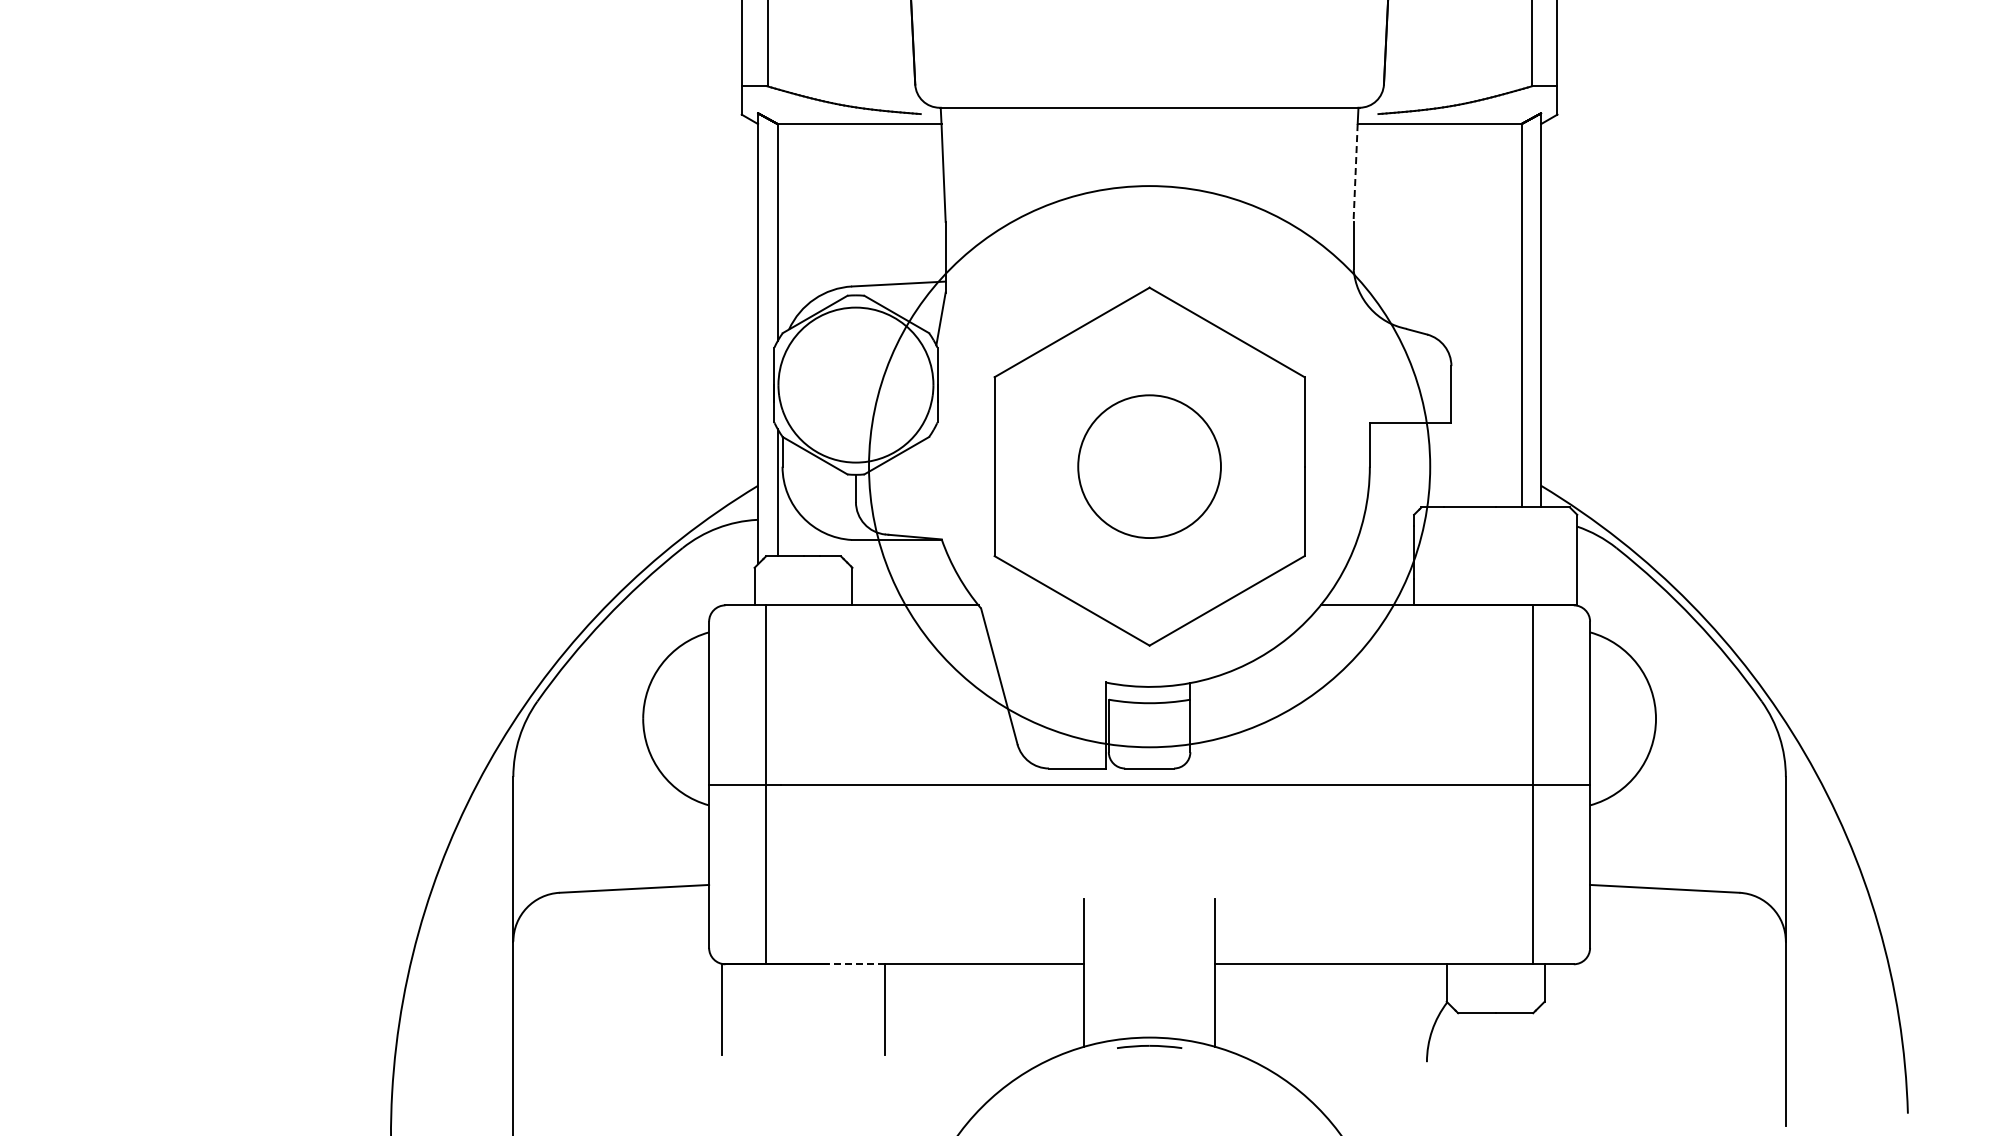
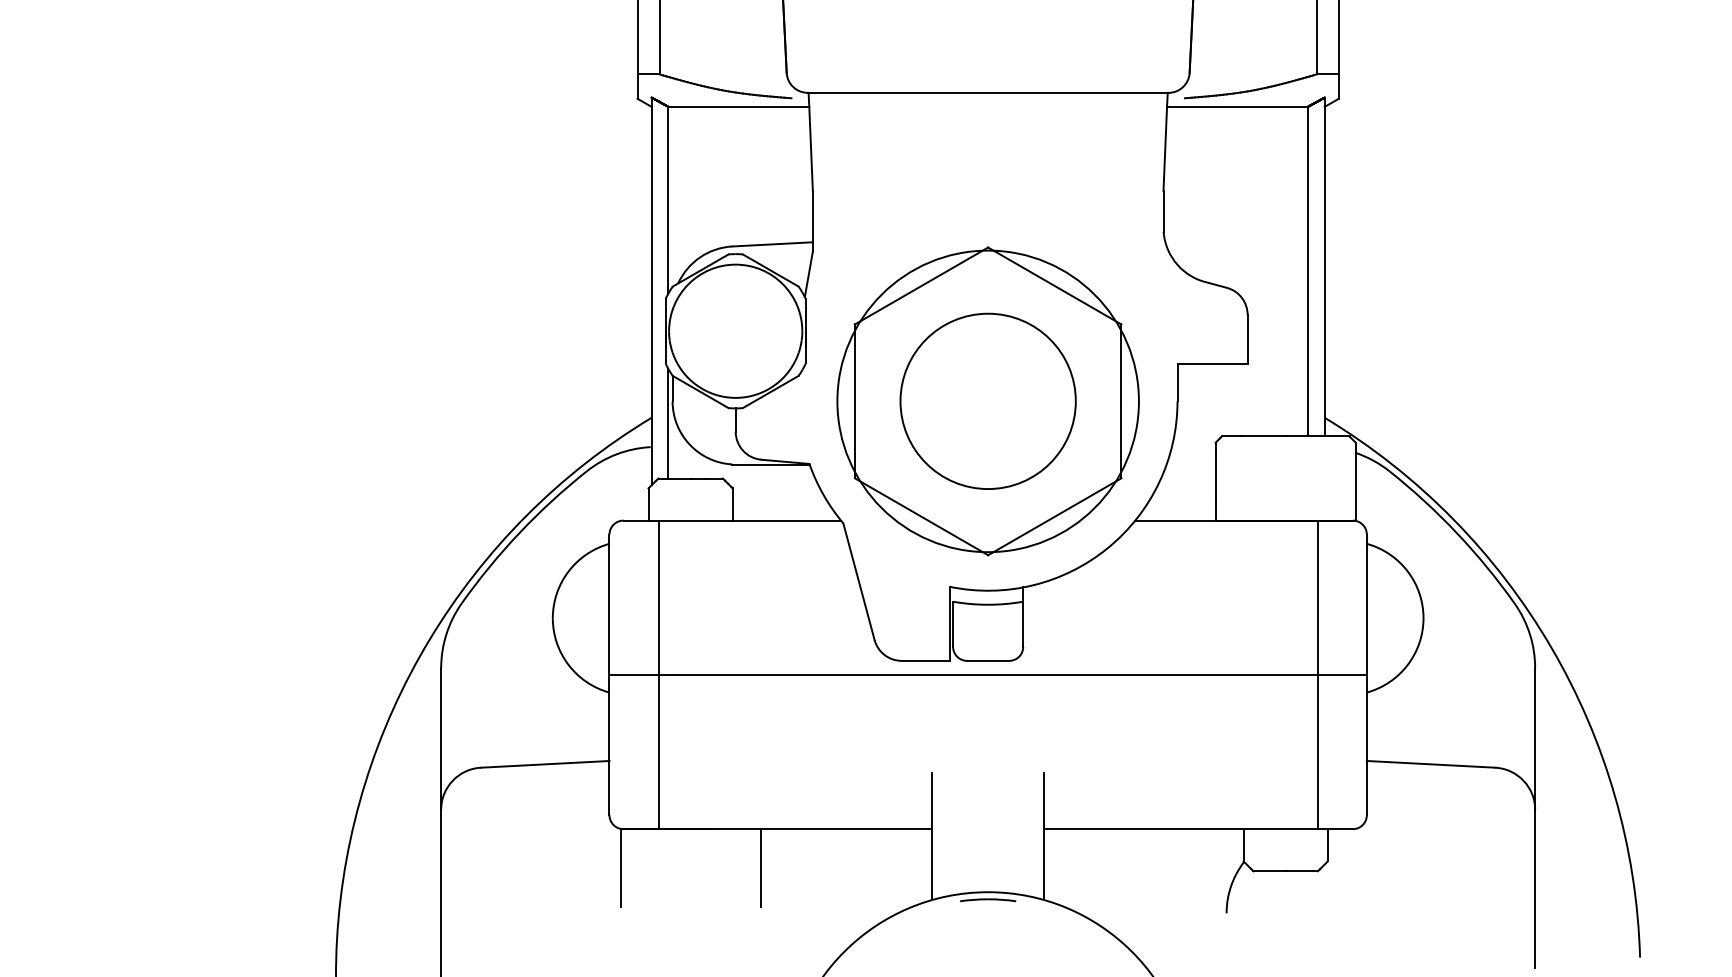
line: (1355, 173) -> (1165, 149), dashed -> solid
circle: (1149, 466) -> (988, 401), size x0.62
circle: (1149, 466) -> (988, 401), size x1.43
line: (856, 964) -> (736, 829), dashed -> solid

